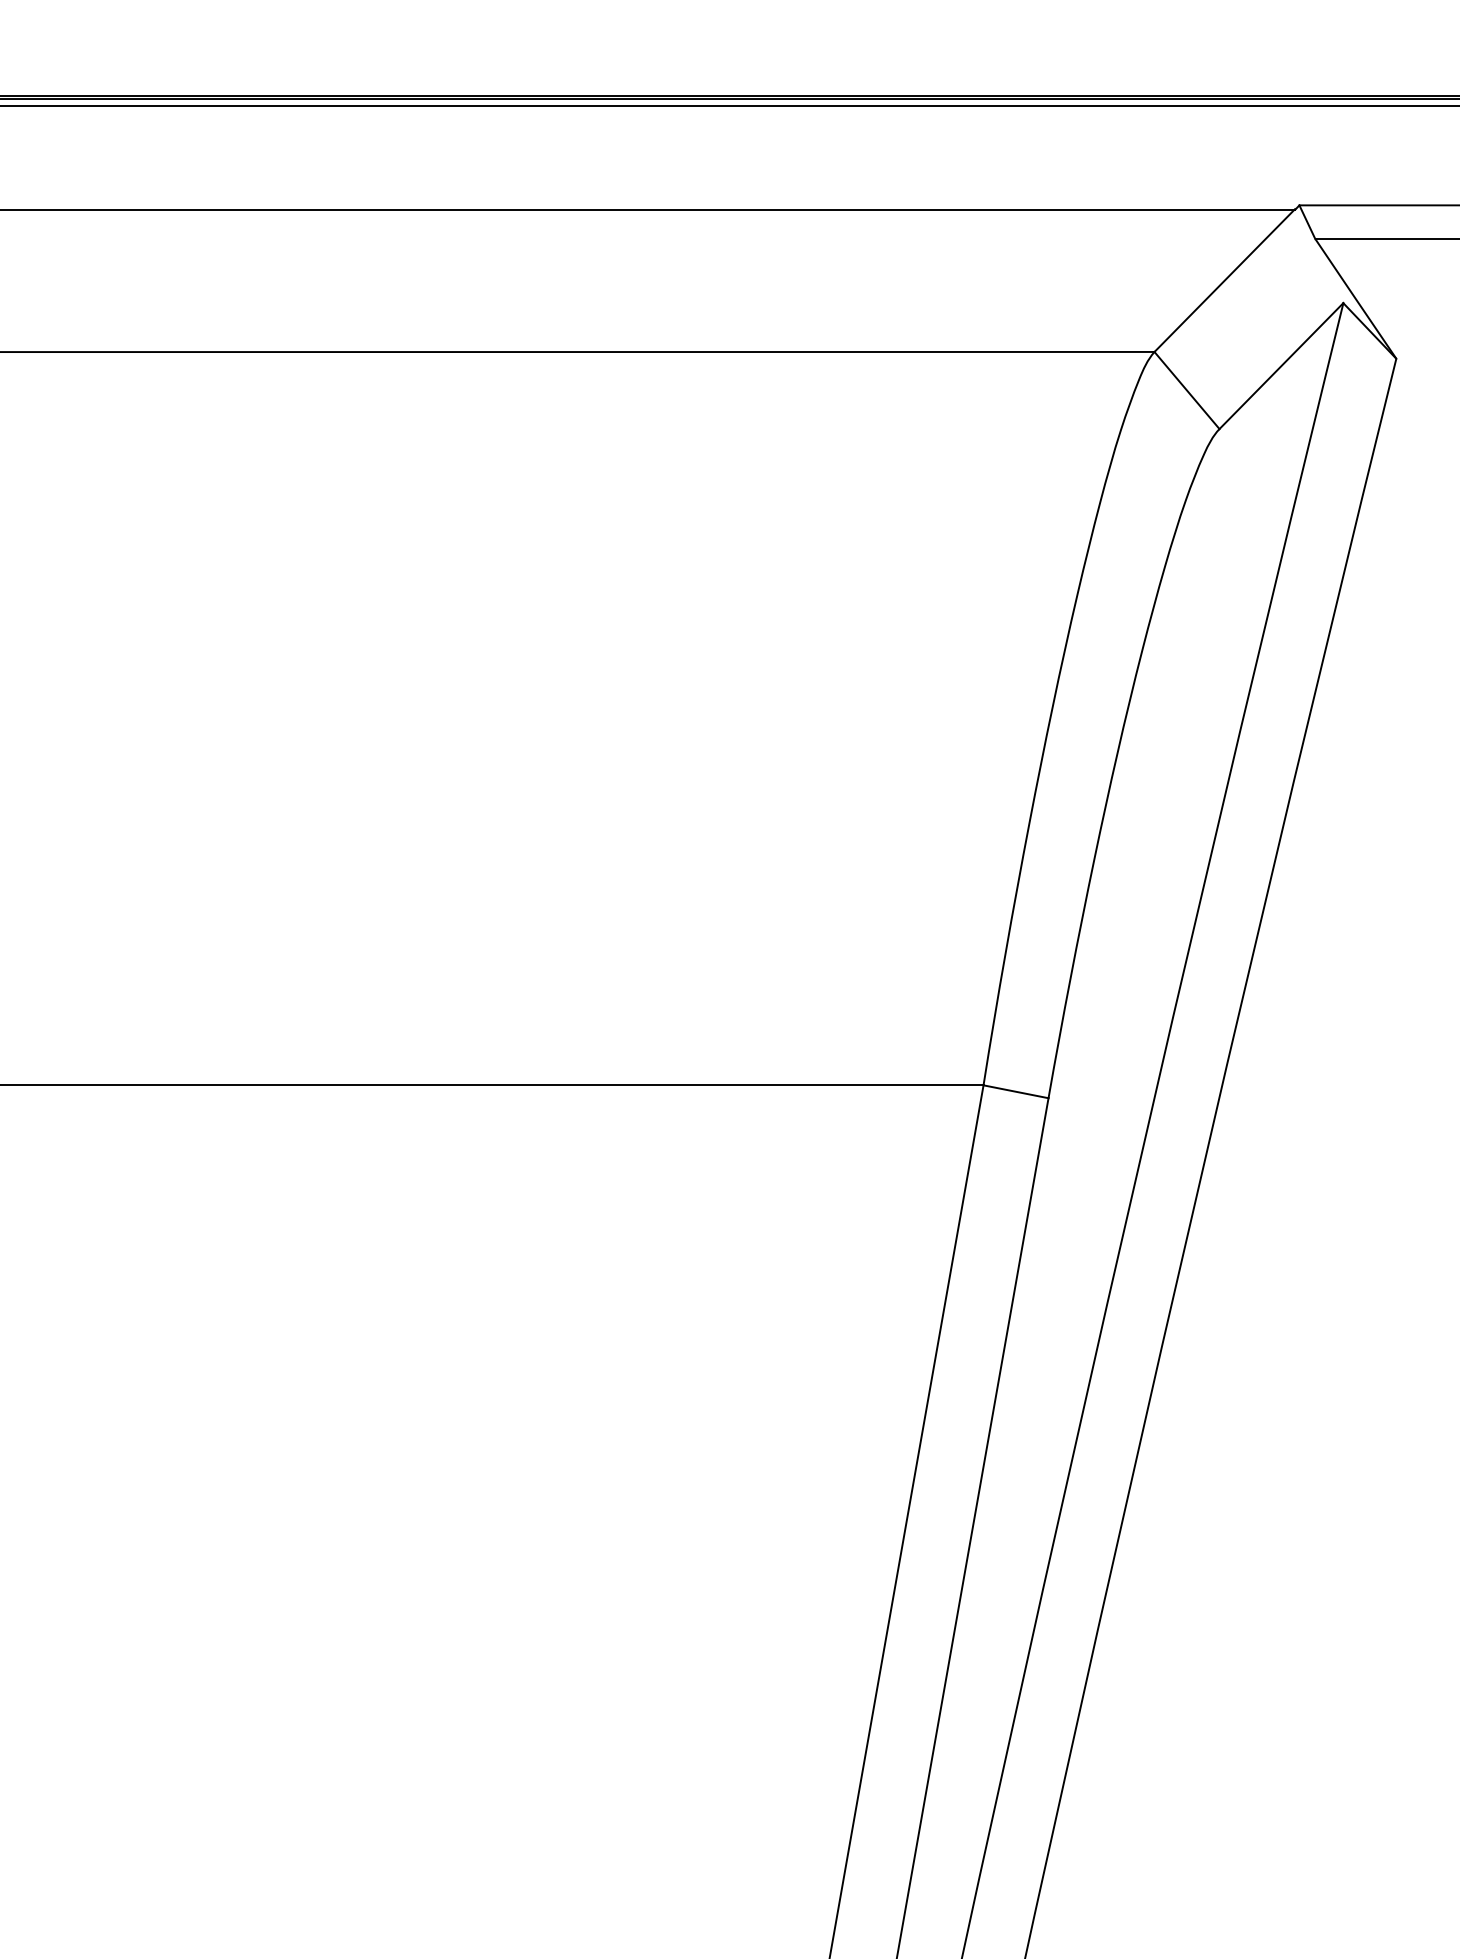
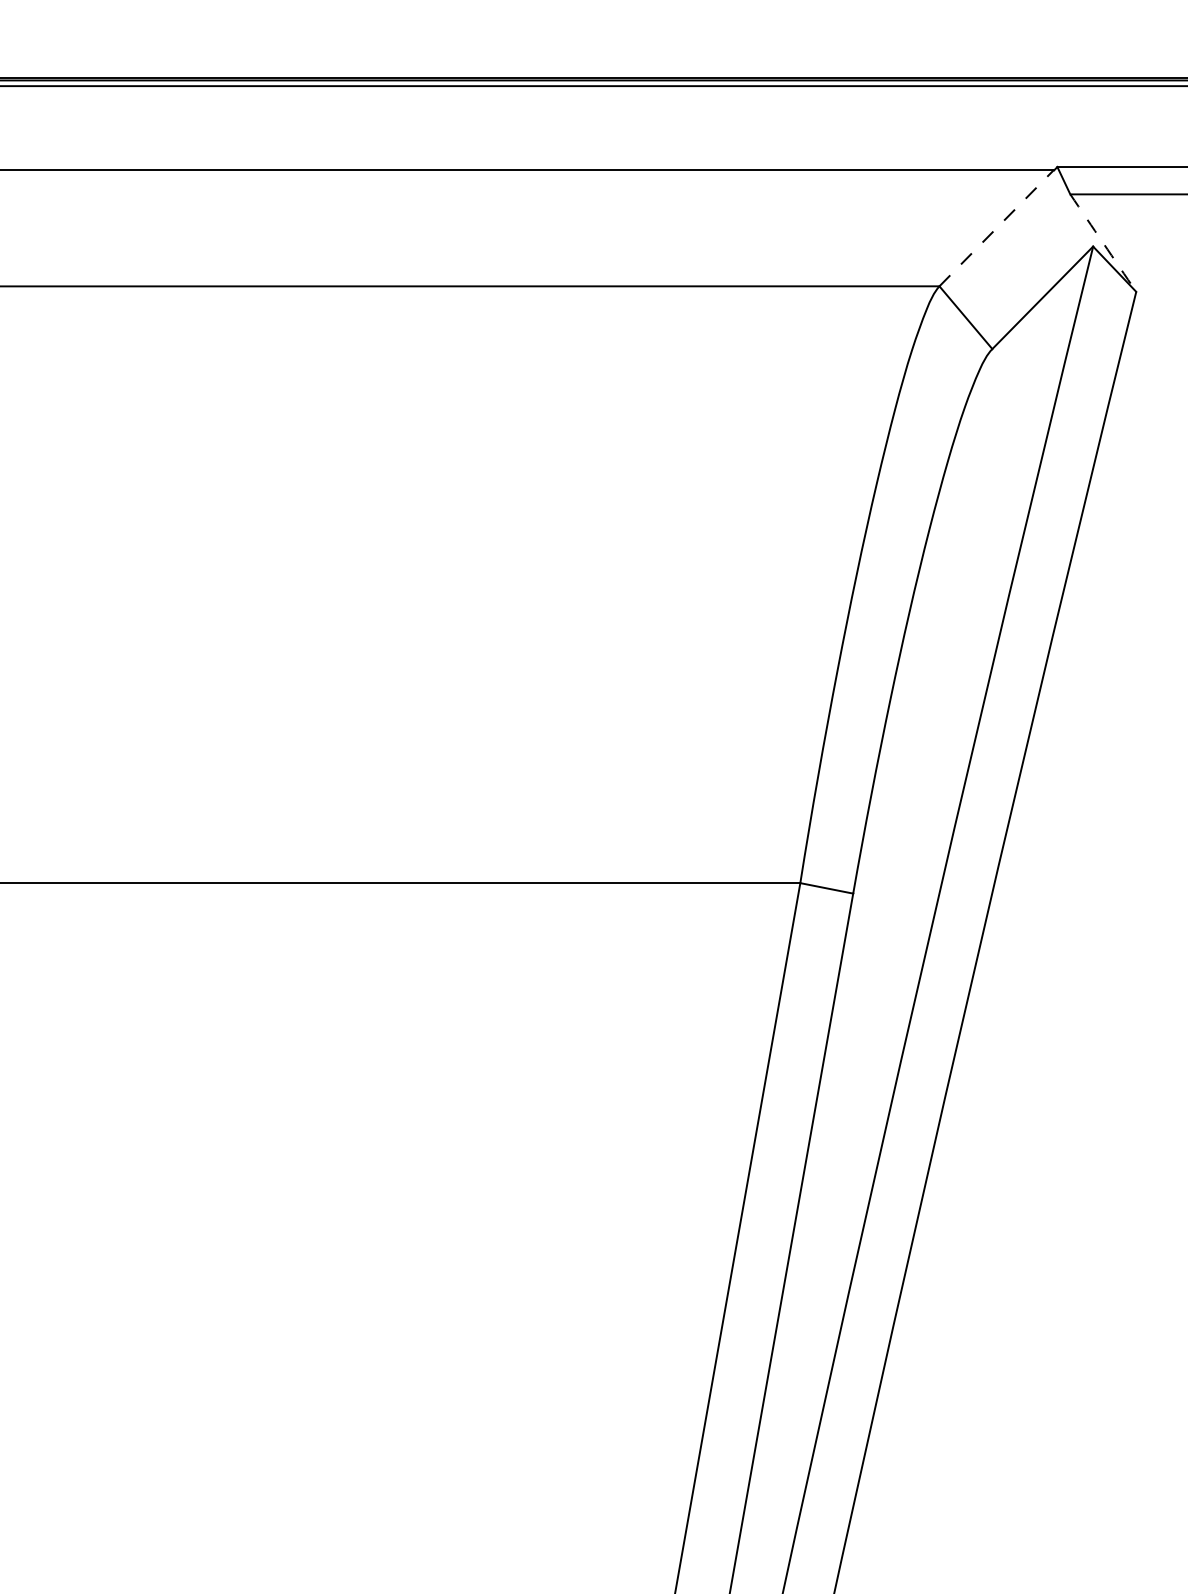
line: (1225, 280) -> (997, 228), solid -> dashed
arc: (1355, 298) -> (1103, 242), solid -> dashed

